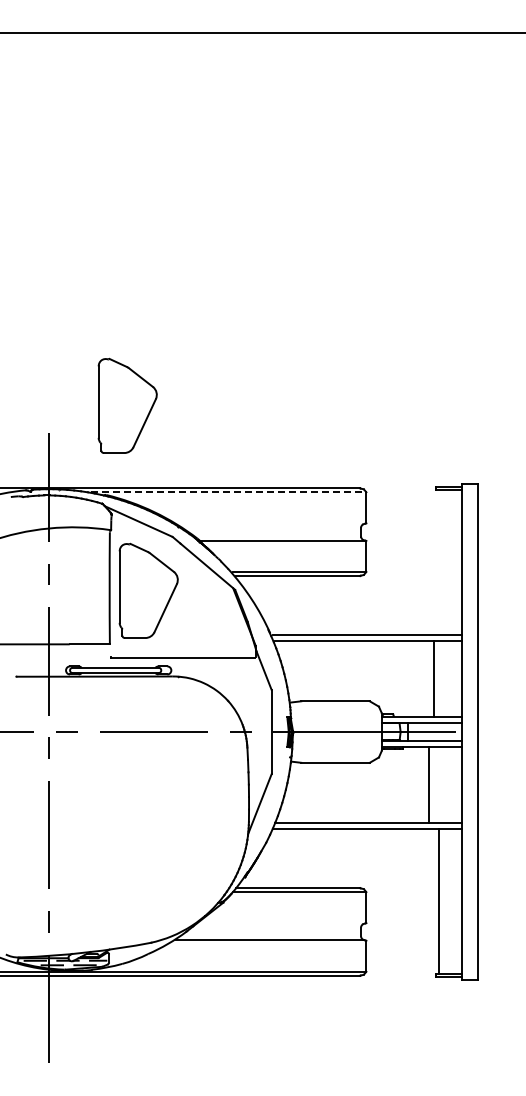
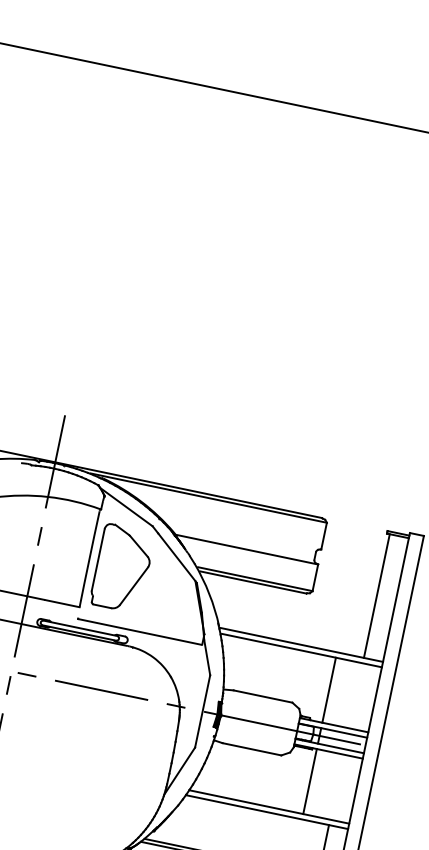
part: (127, 405) -> (137, 405), removed
line: (228, 492) -> (208, 498), dashed -> solid
line: (439, 562) -> (377, 596), added
line: (433, 678) -> (328, 689), moved
line: (428, 785) -> (309, 781), moved

